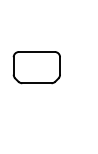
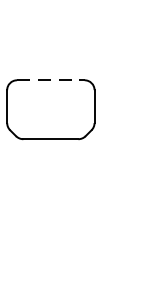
line: (36, 52) -> (50, 81), solid -> dashed

